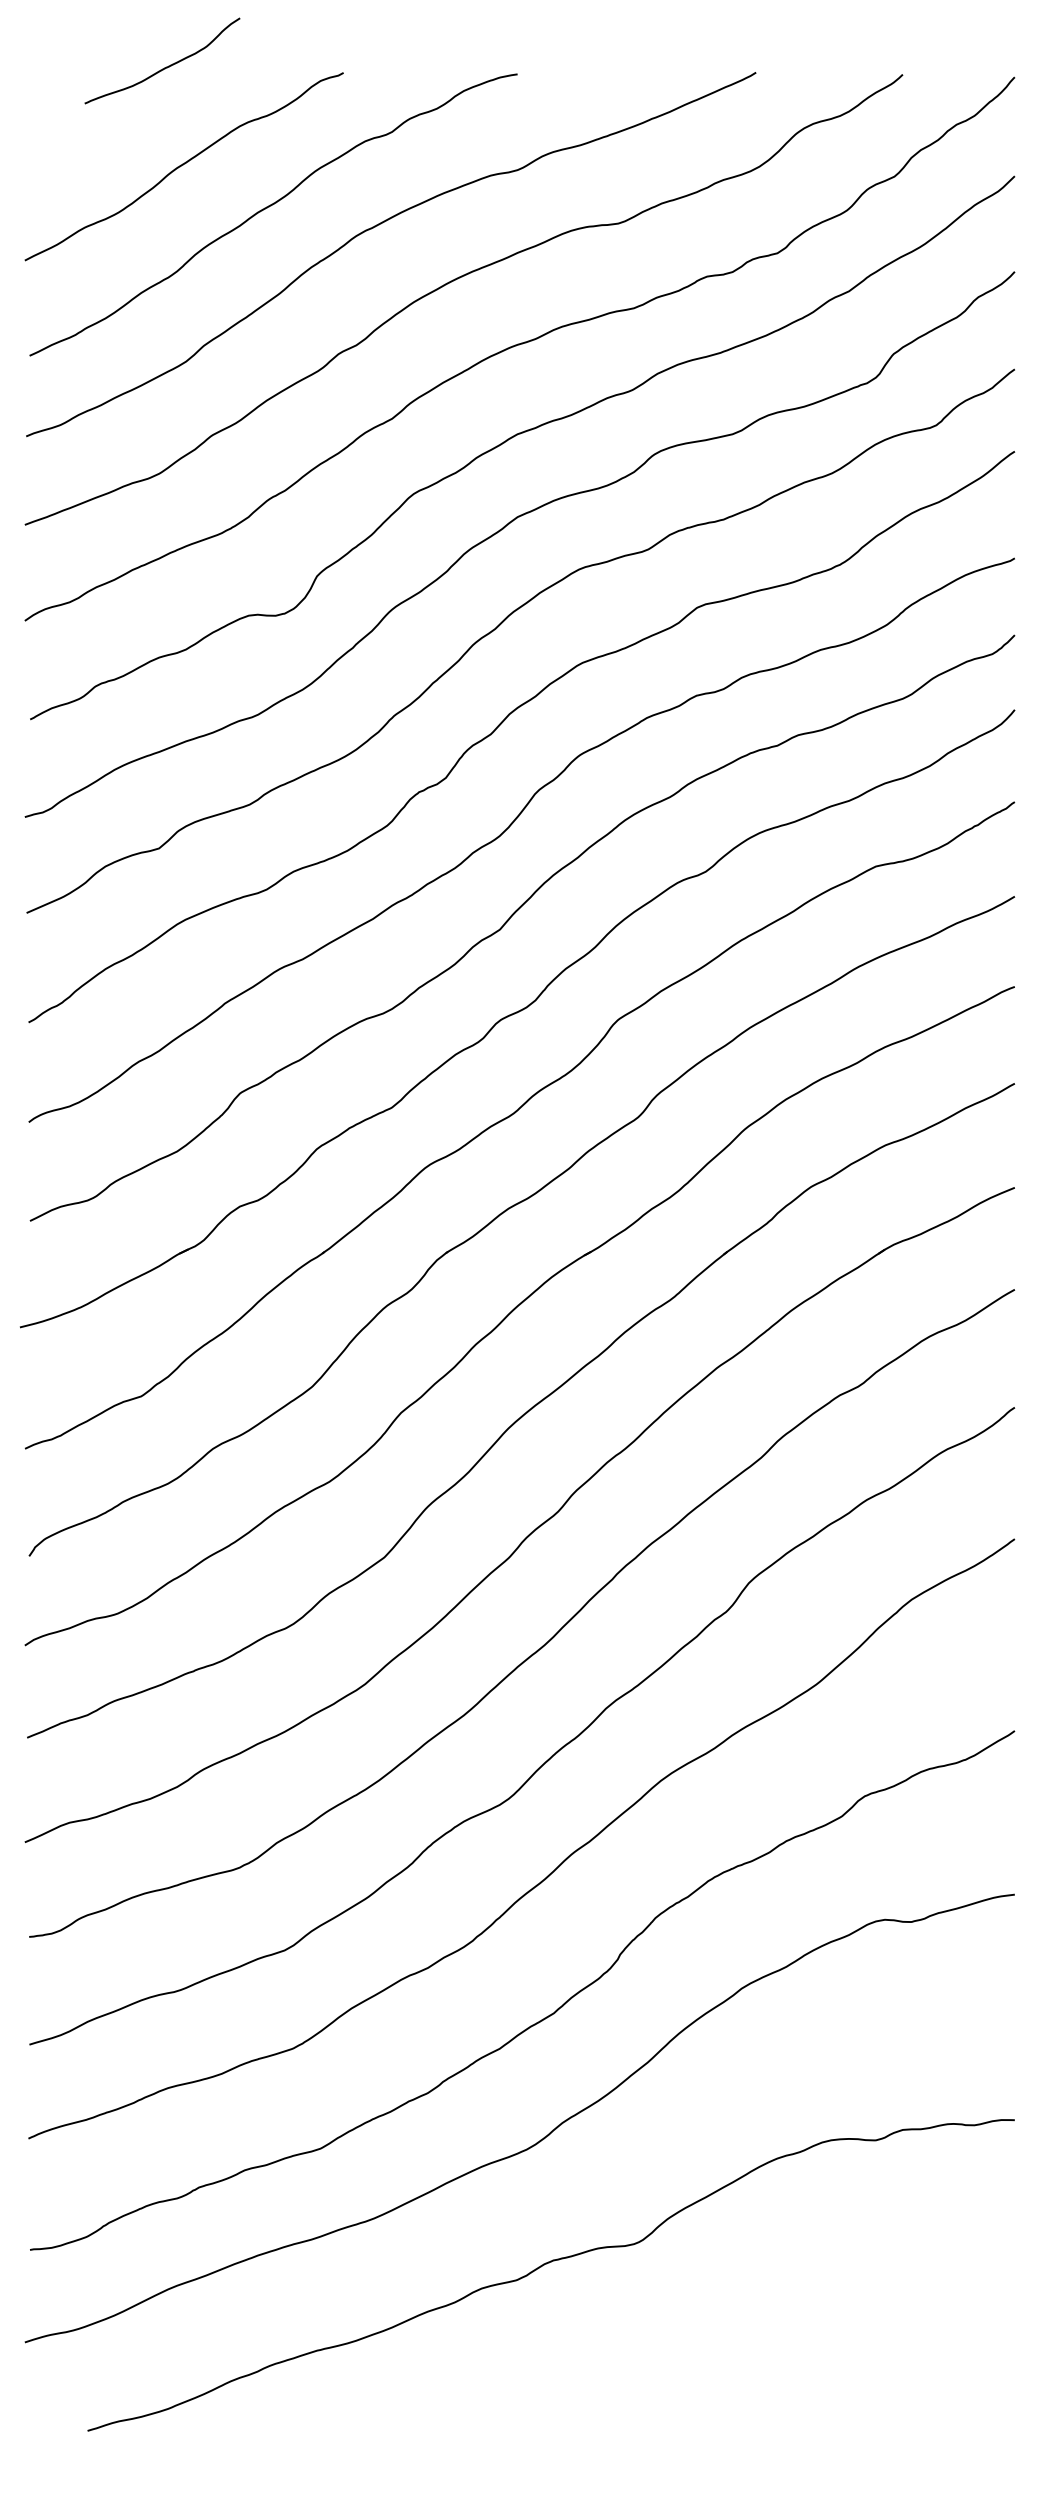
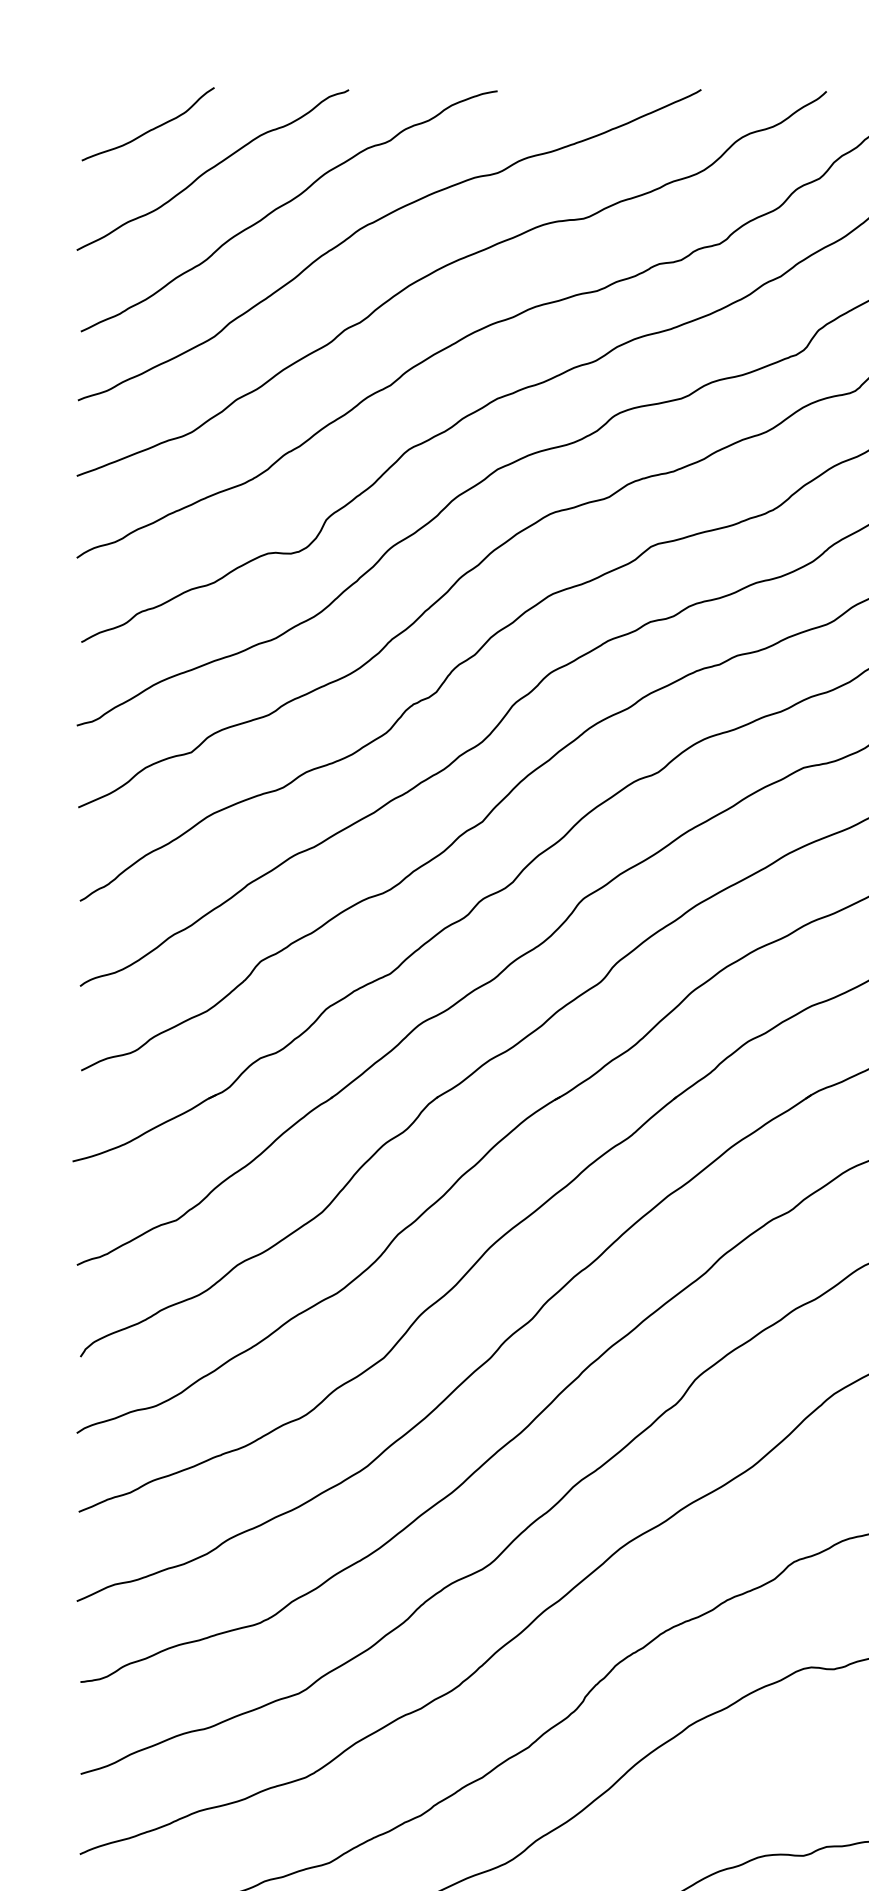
curve: (166, 66) -> (151, 128), moved

